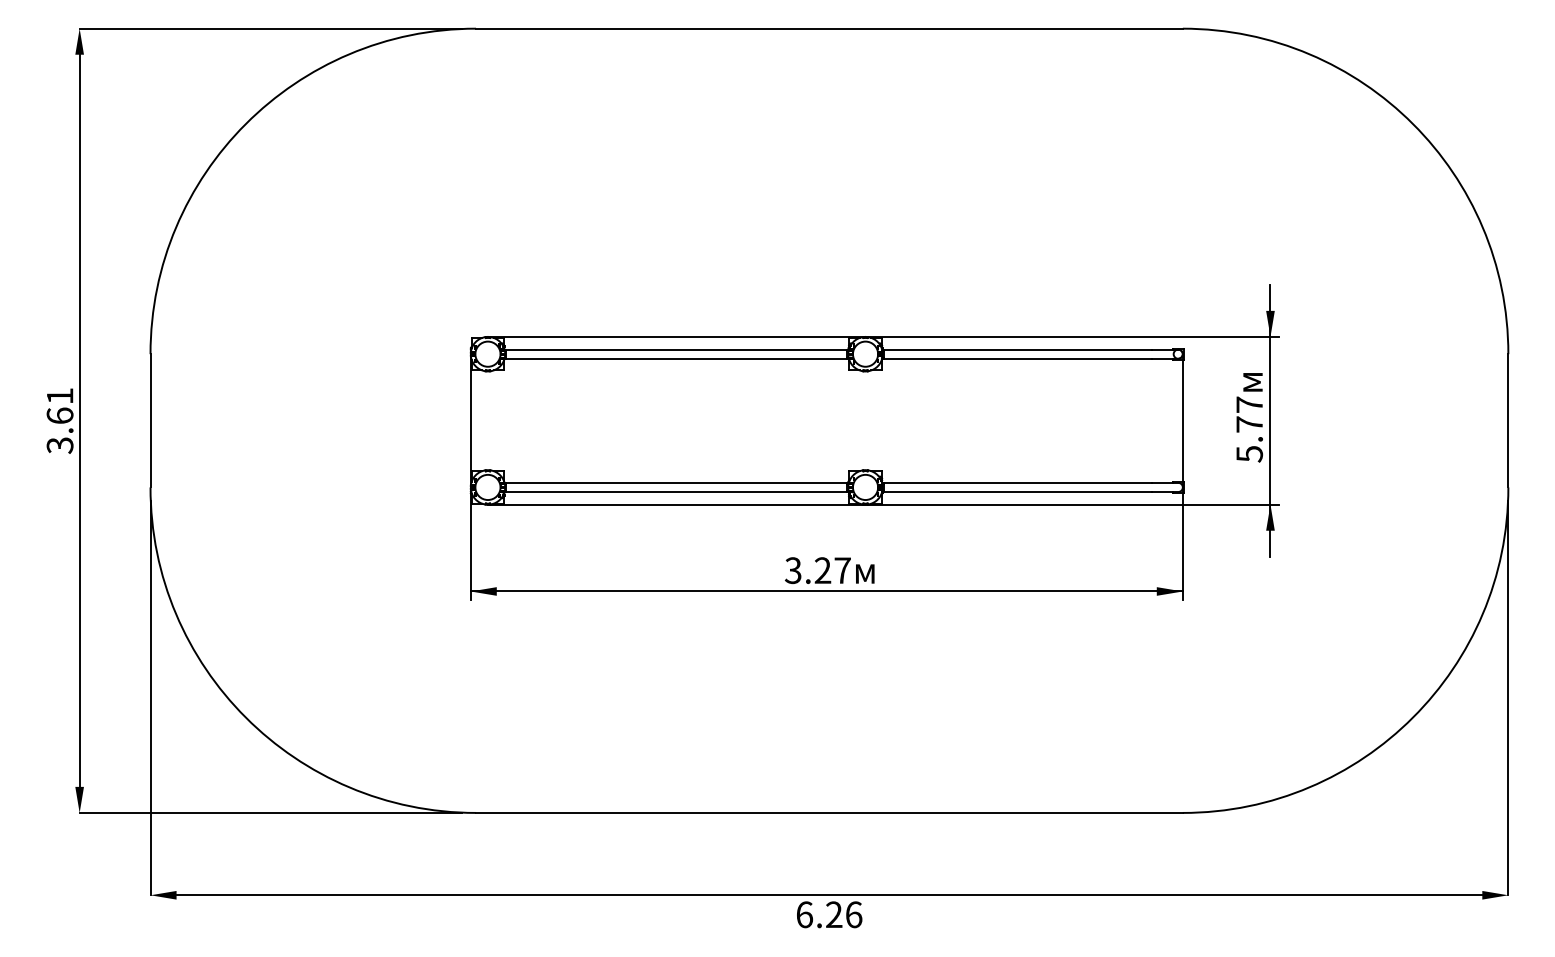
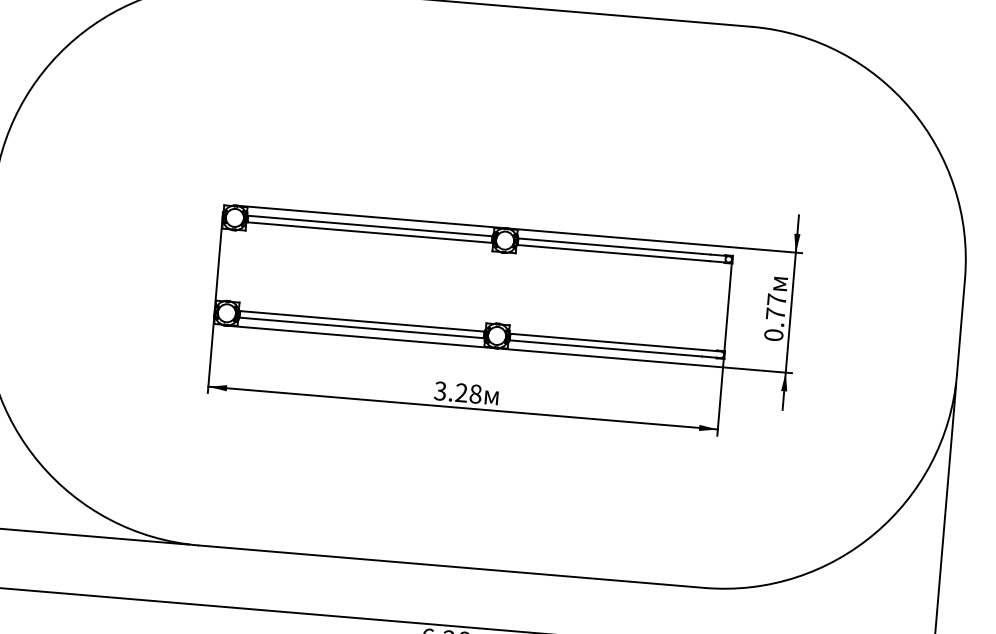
text: (1249, 454) -> (773, 335), 5.77 -> 0.77
text: (842, 570) -> (475, 394), 3.27 -> 3.28

